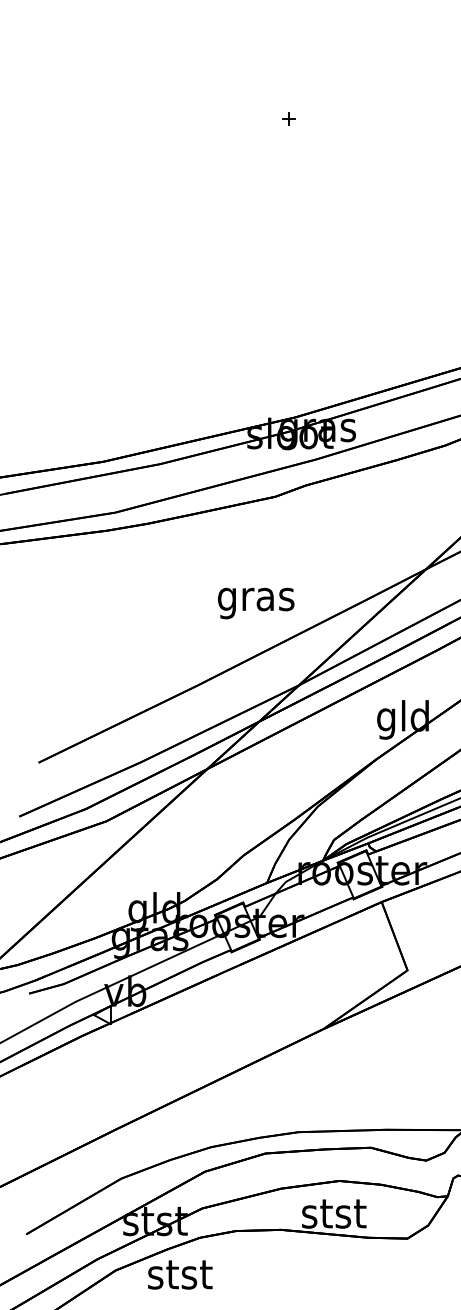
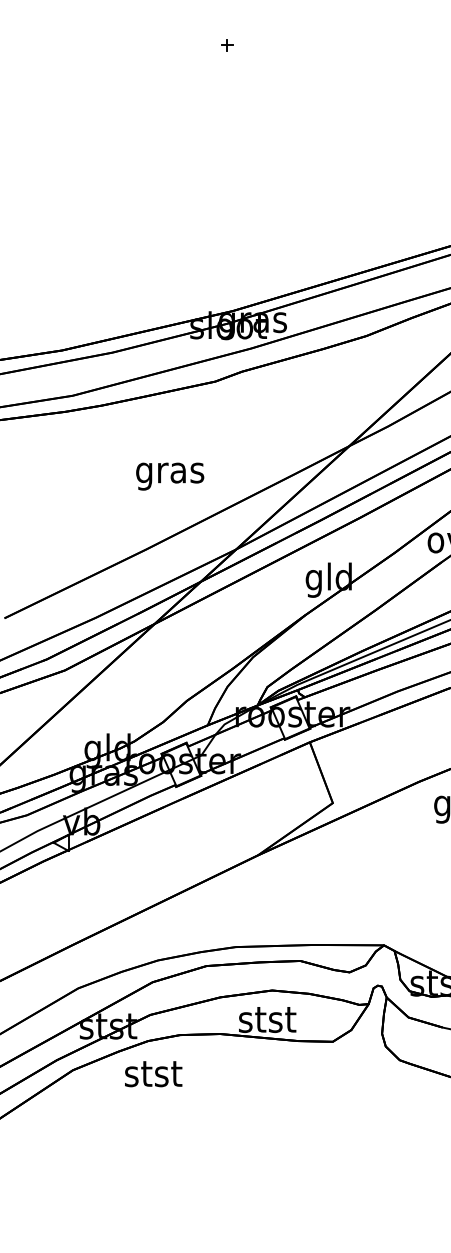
text: (256, 603) -> (170, 476), moved
text: (180, 1275) -> (153, 1074), moved

